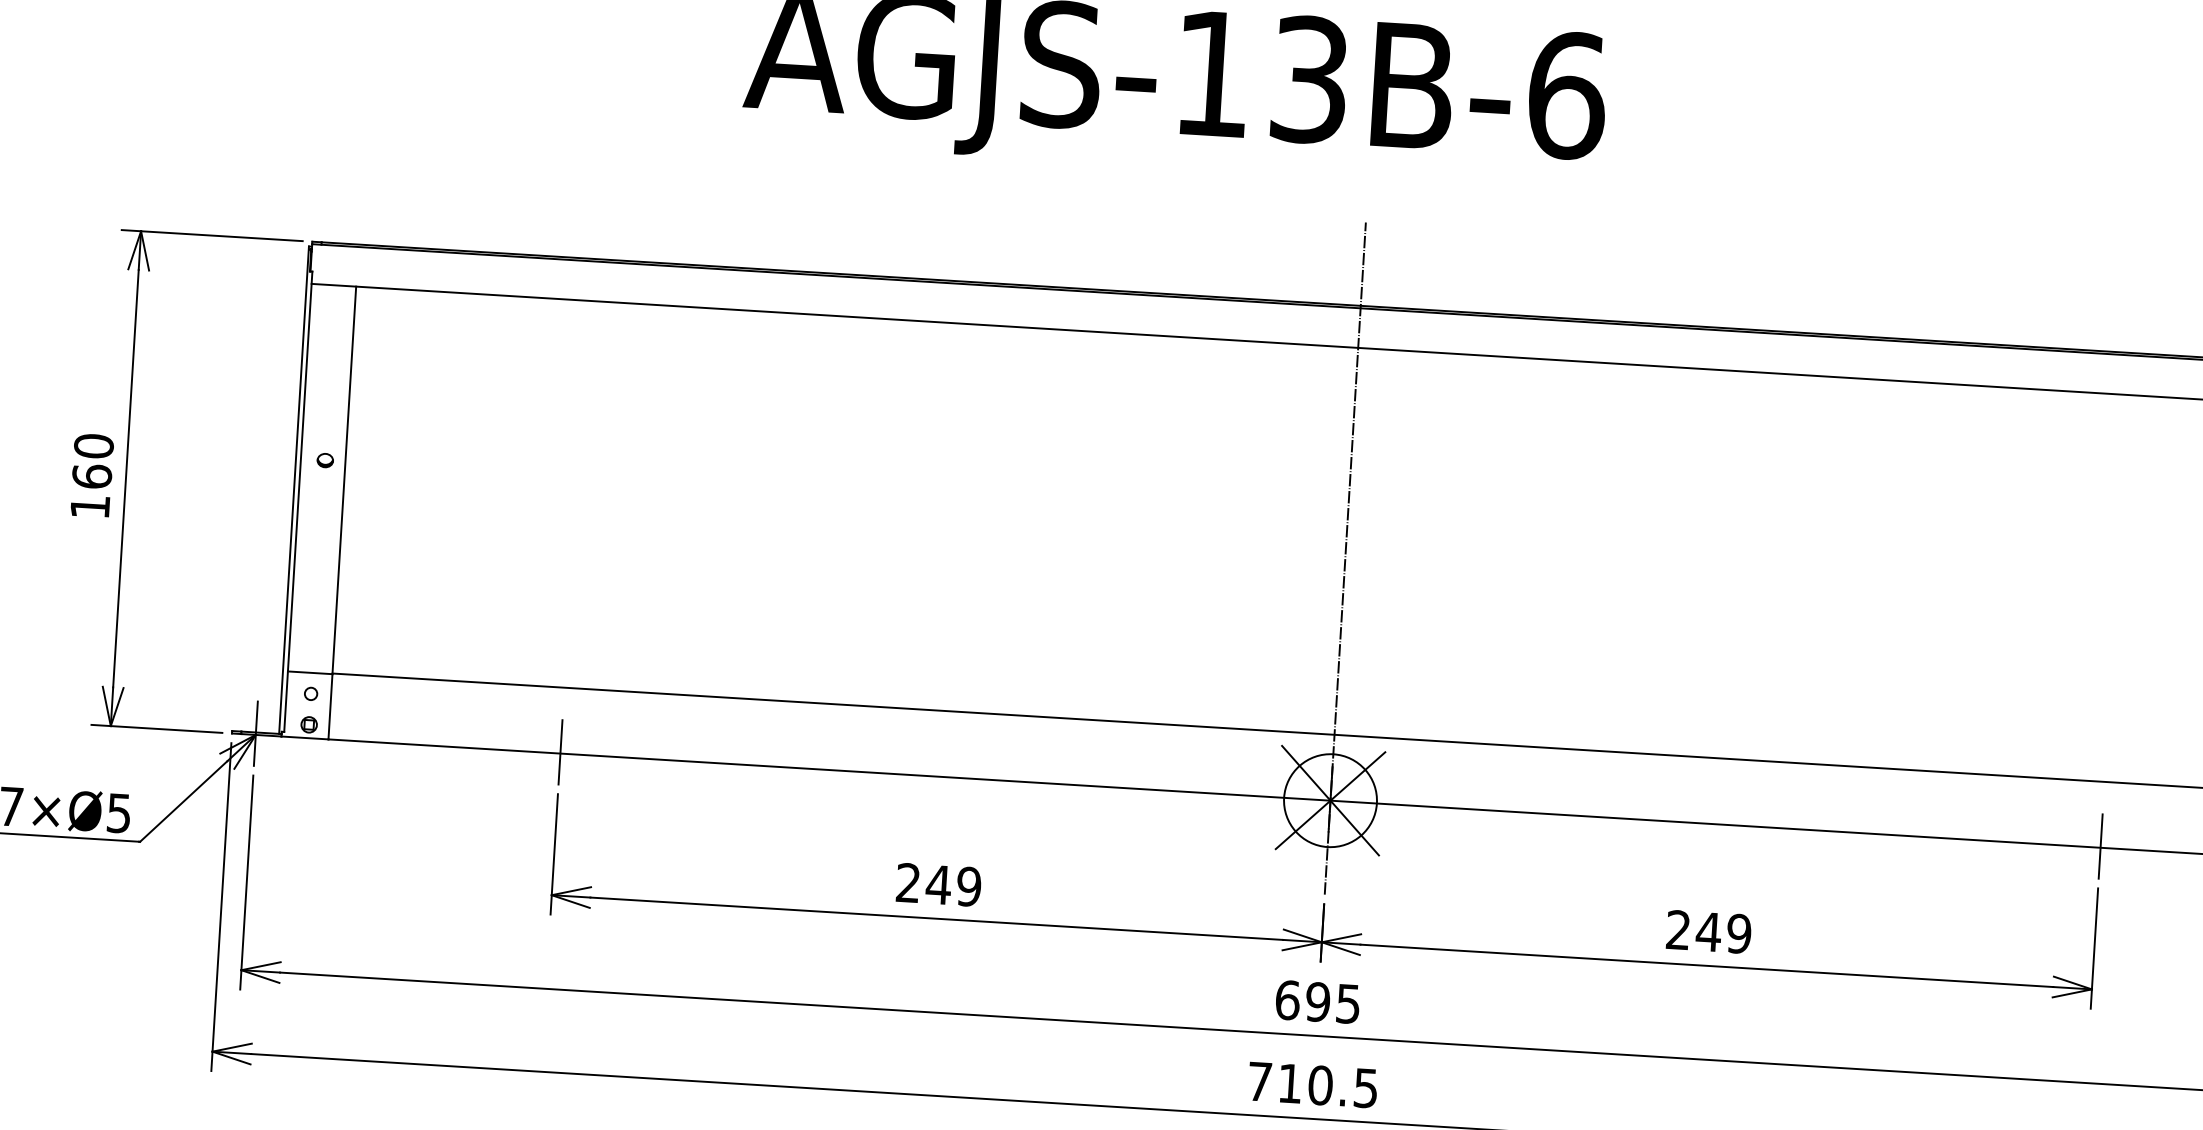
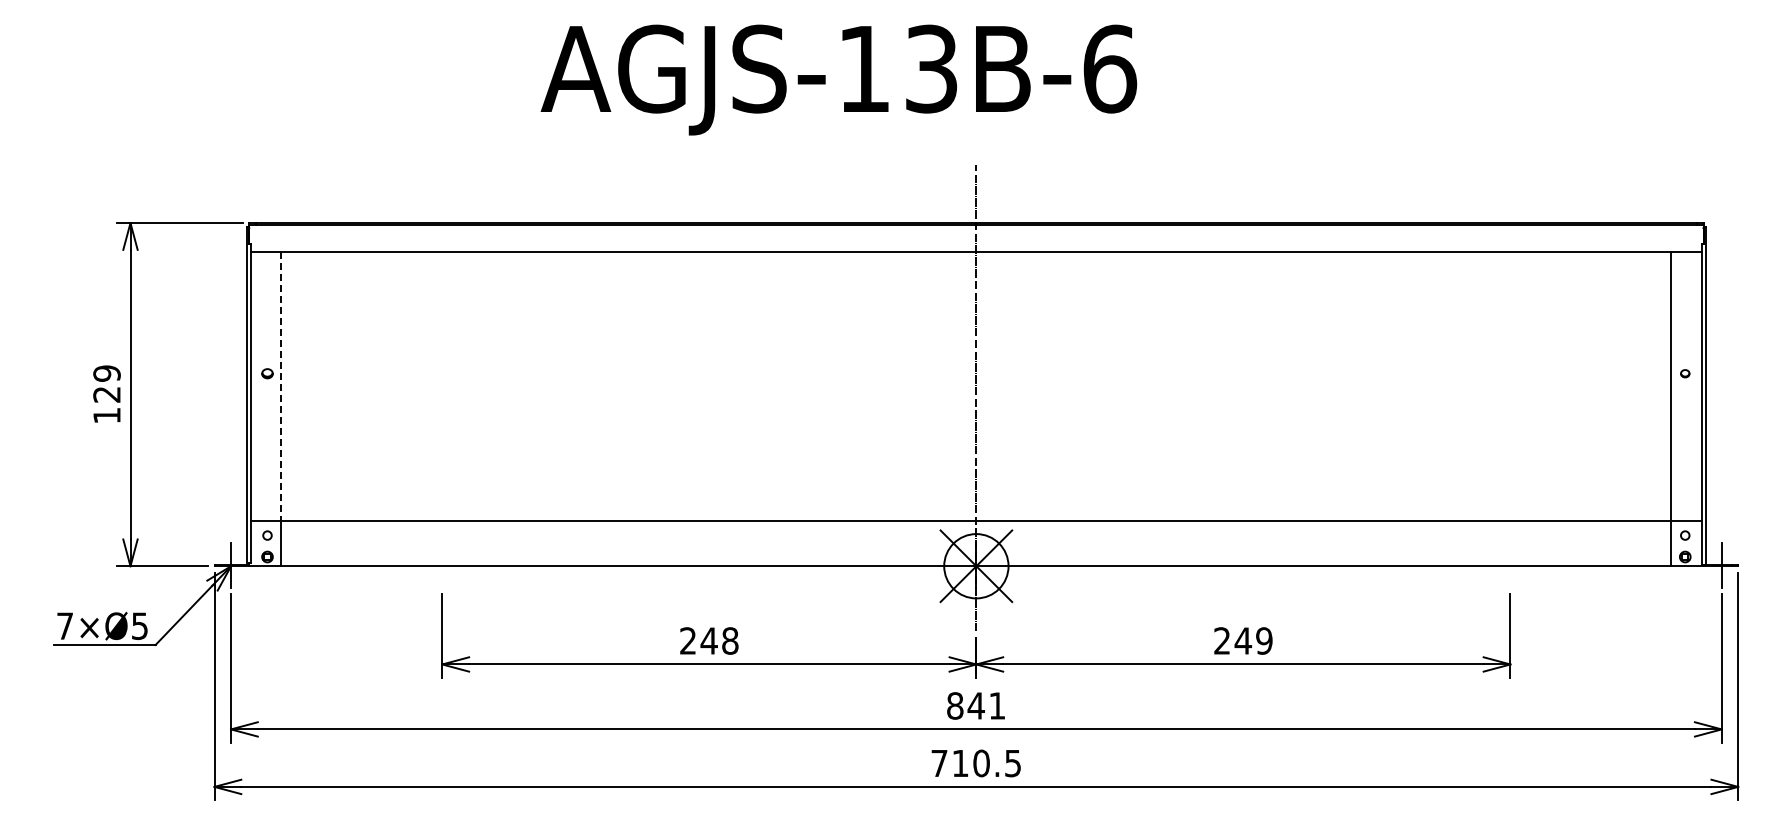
text: (92, 460) -> (106, 383), 160 -> 129
line: (344, 481) -> (281, 387), solid -> dashed
line: (560, 752) -> (442, 565), removed
line: (2100, 846) -> (1510, 565), removed
text: (969, 886) -> (730, 640), 249 -> 248
text: (1316, 1001) -> (975, 705), 695 -> 841

